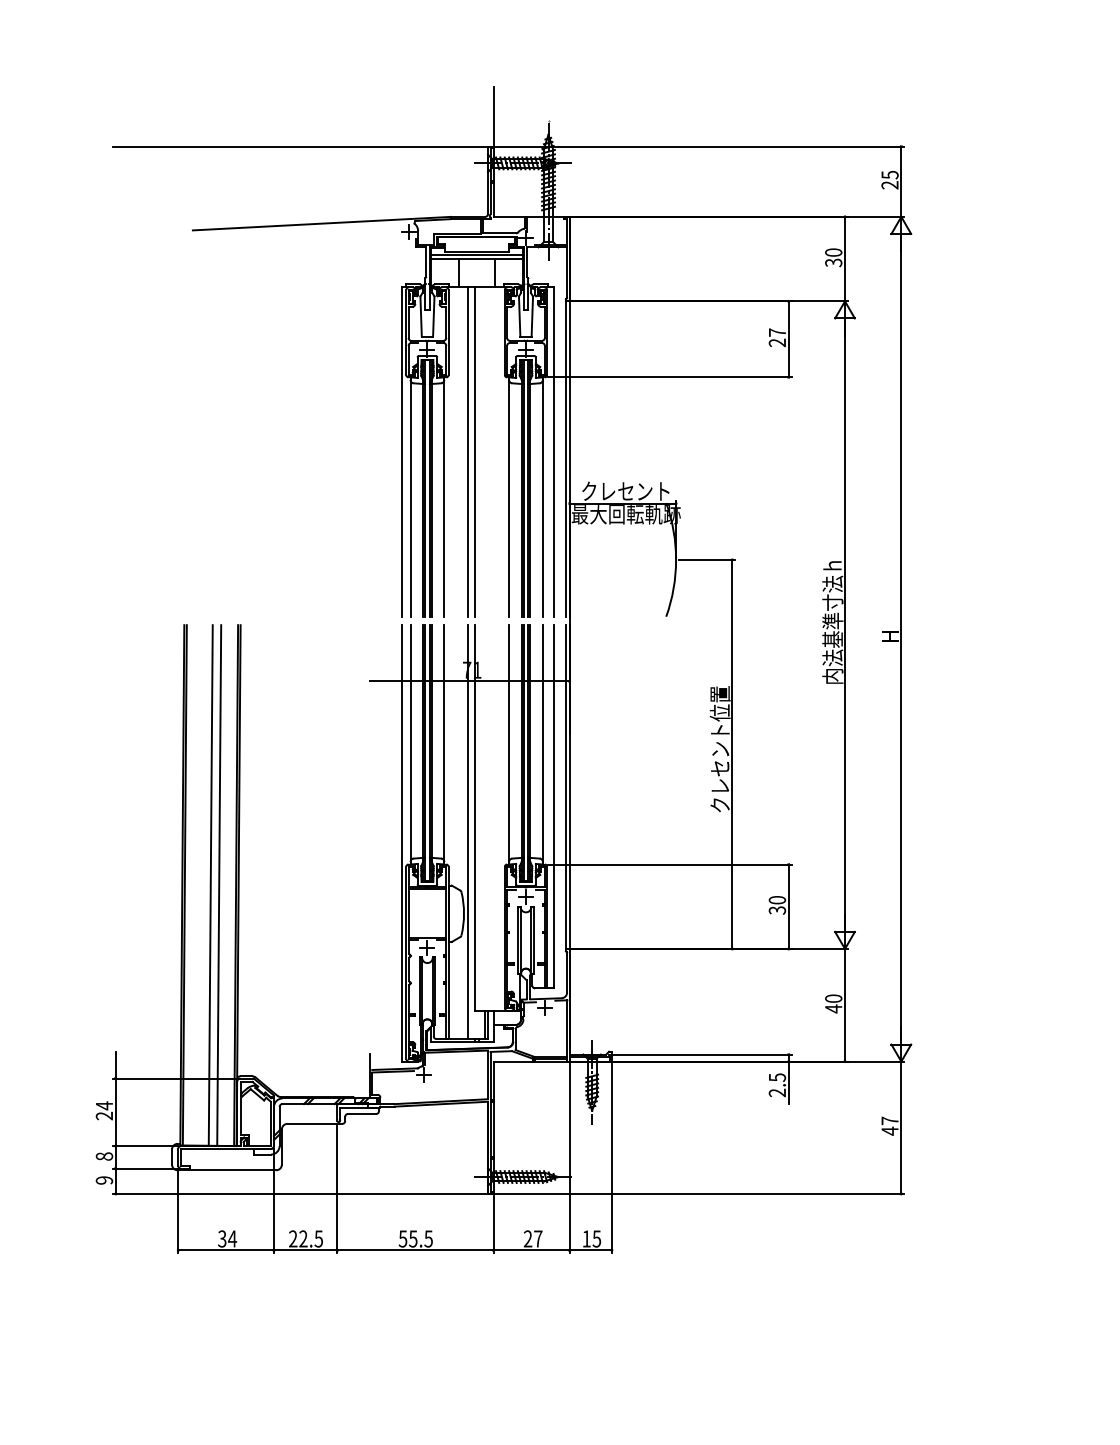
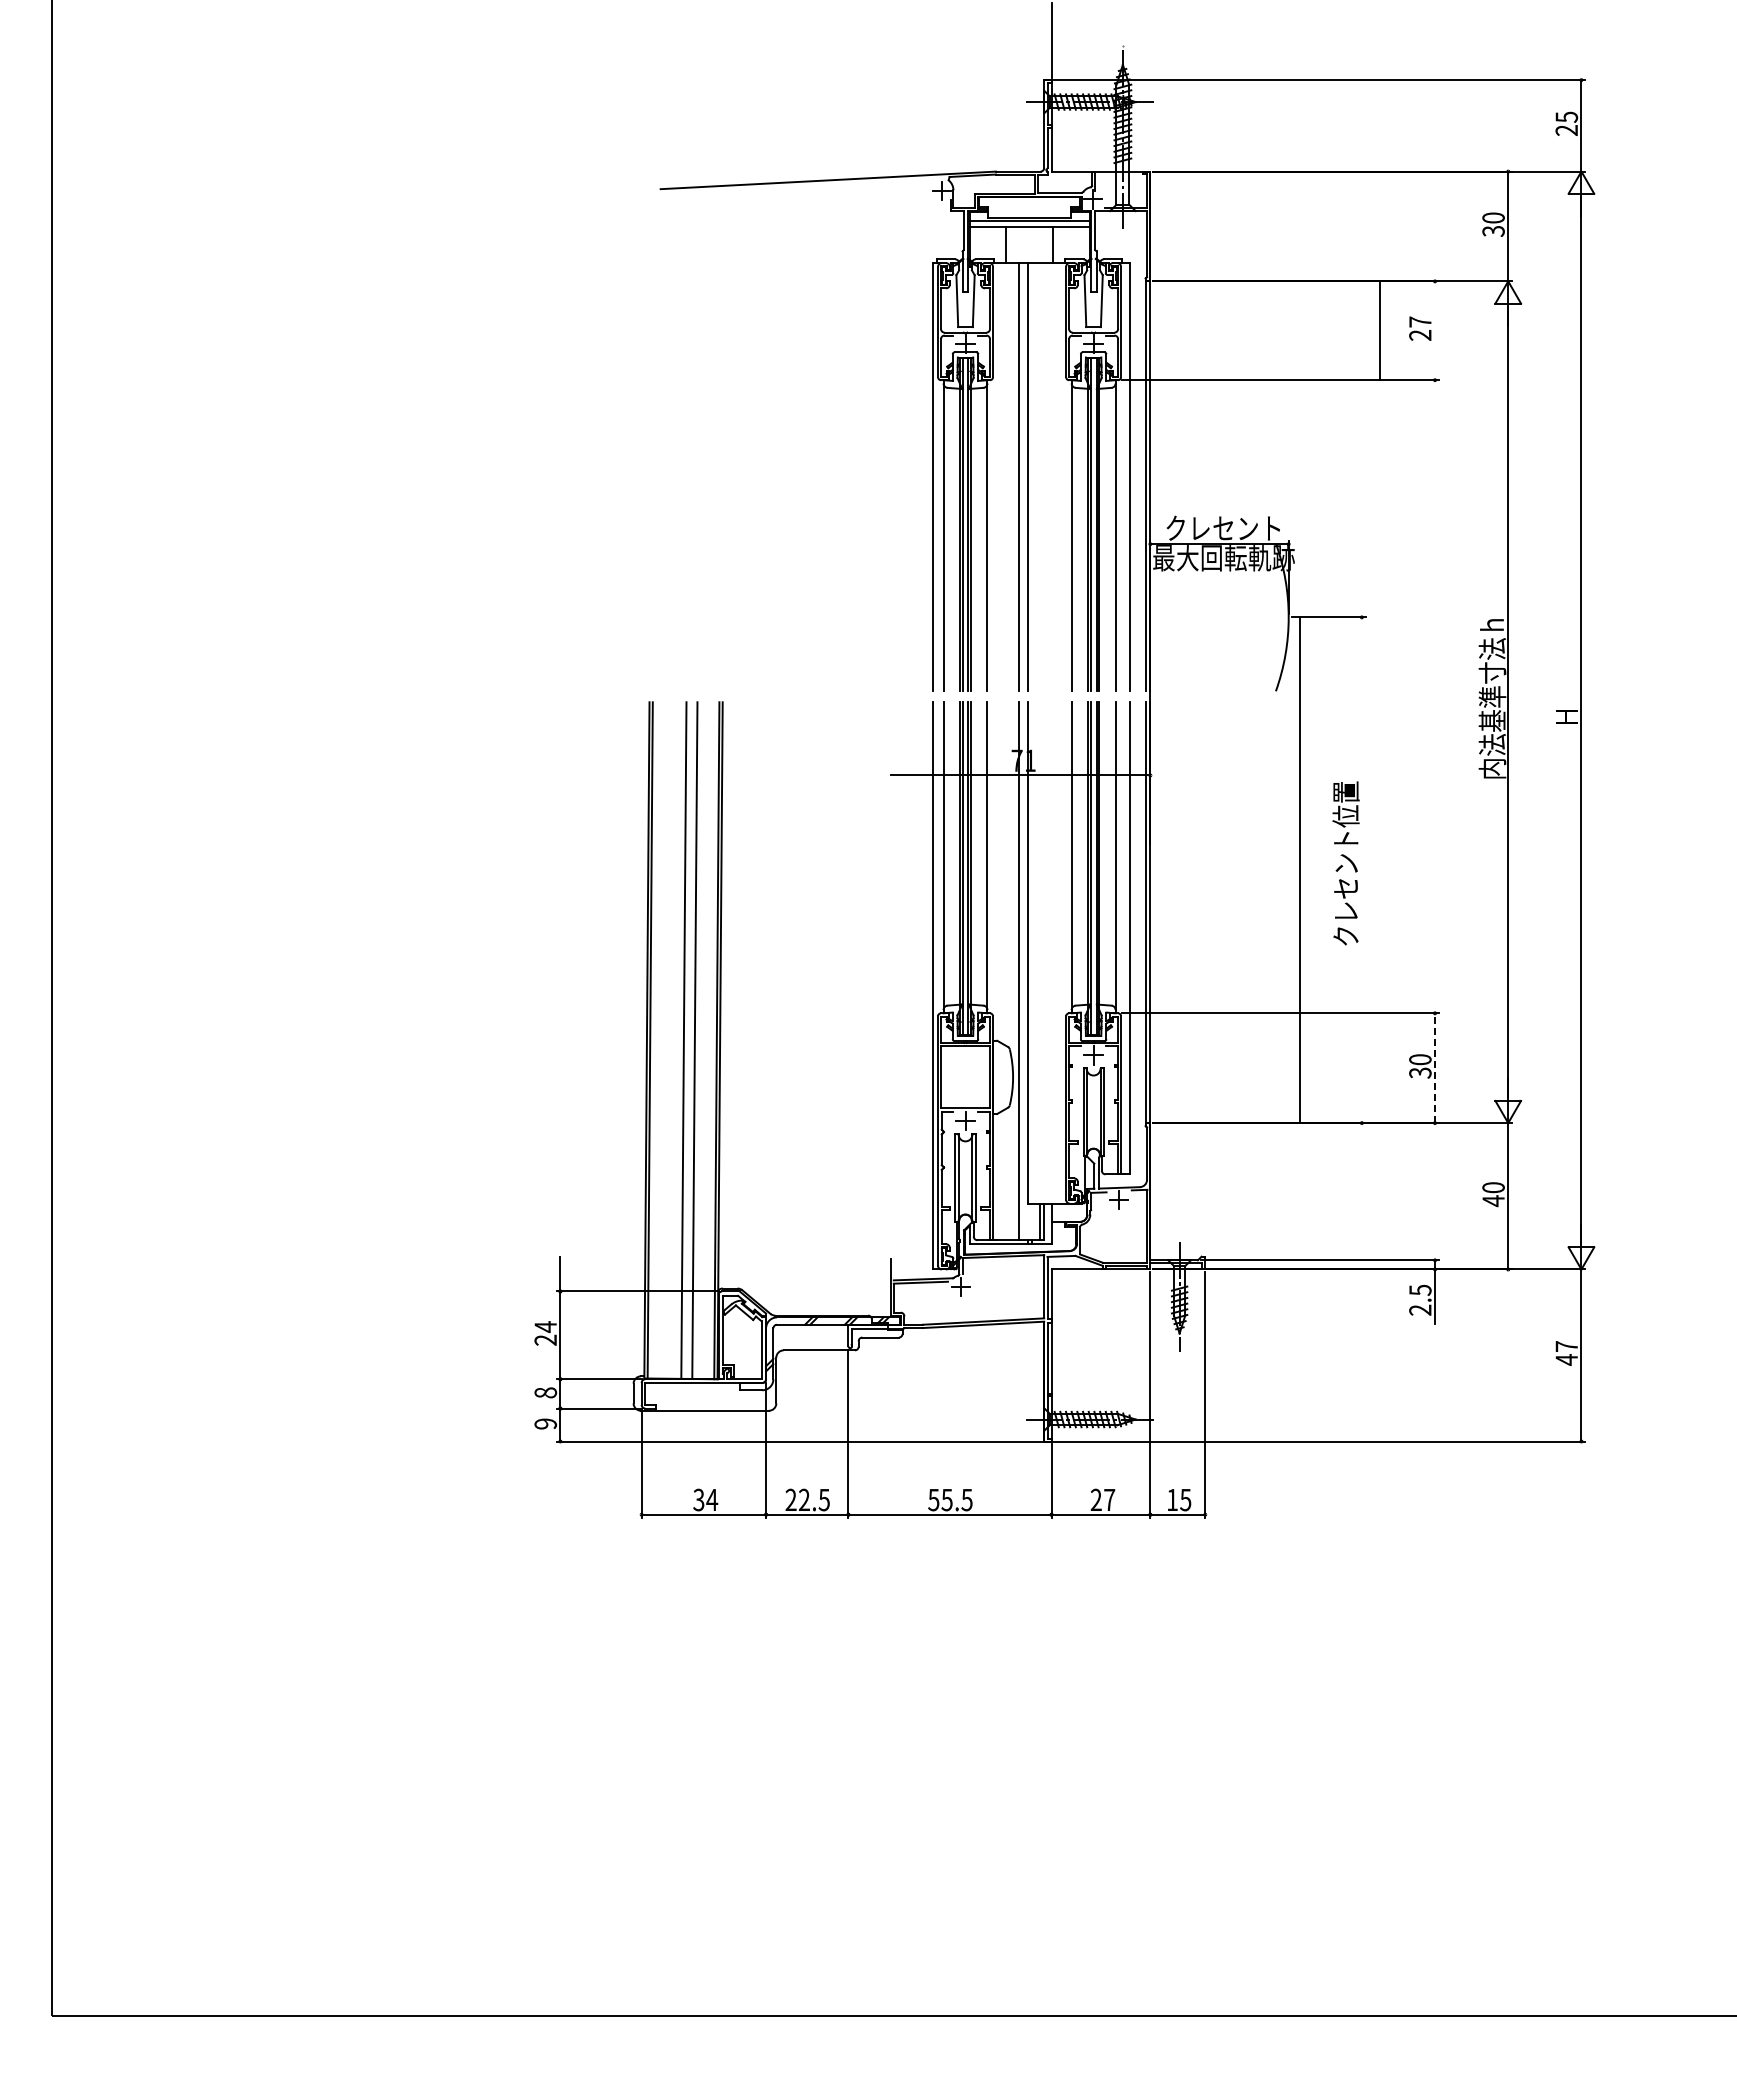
line: (298, 146) -> (798, 80), removed
line: (789, 339) -> (1380, 330), moved
line: (732, 754) -> (1299, 870), moved
line: (789, 906) -> (1435, 1068), solid -> dashed

